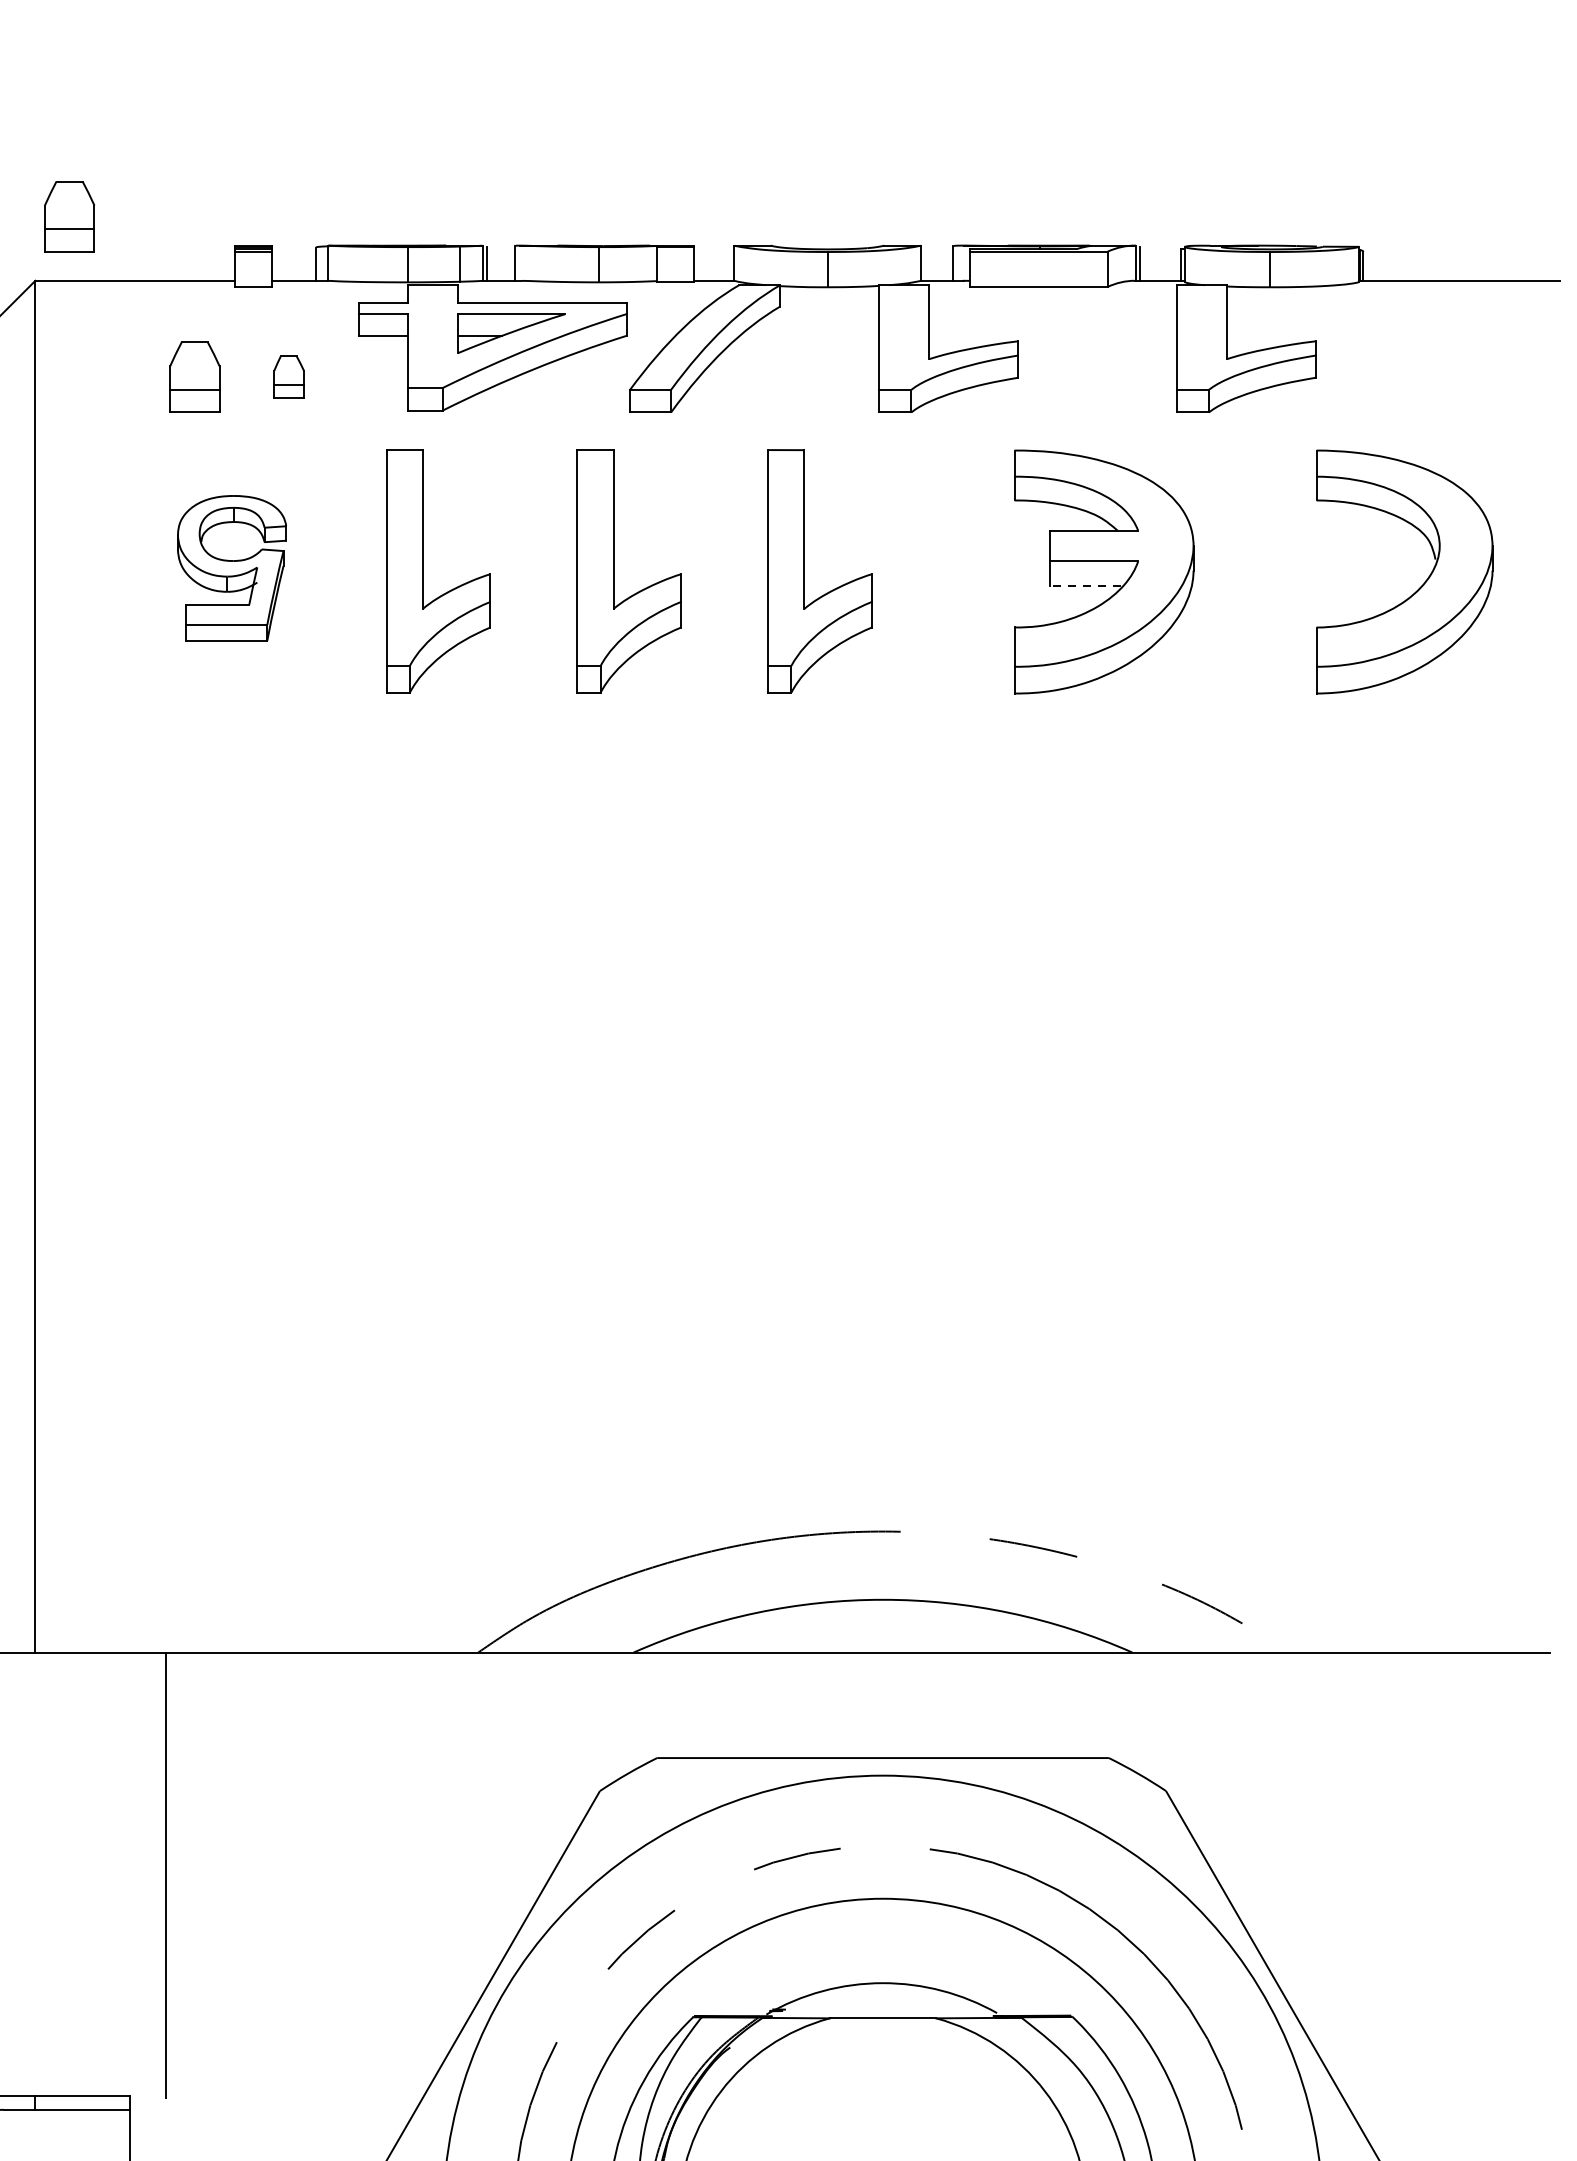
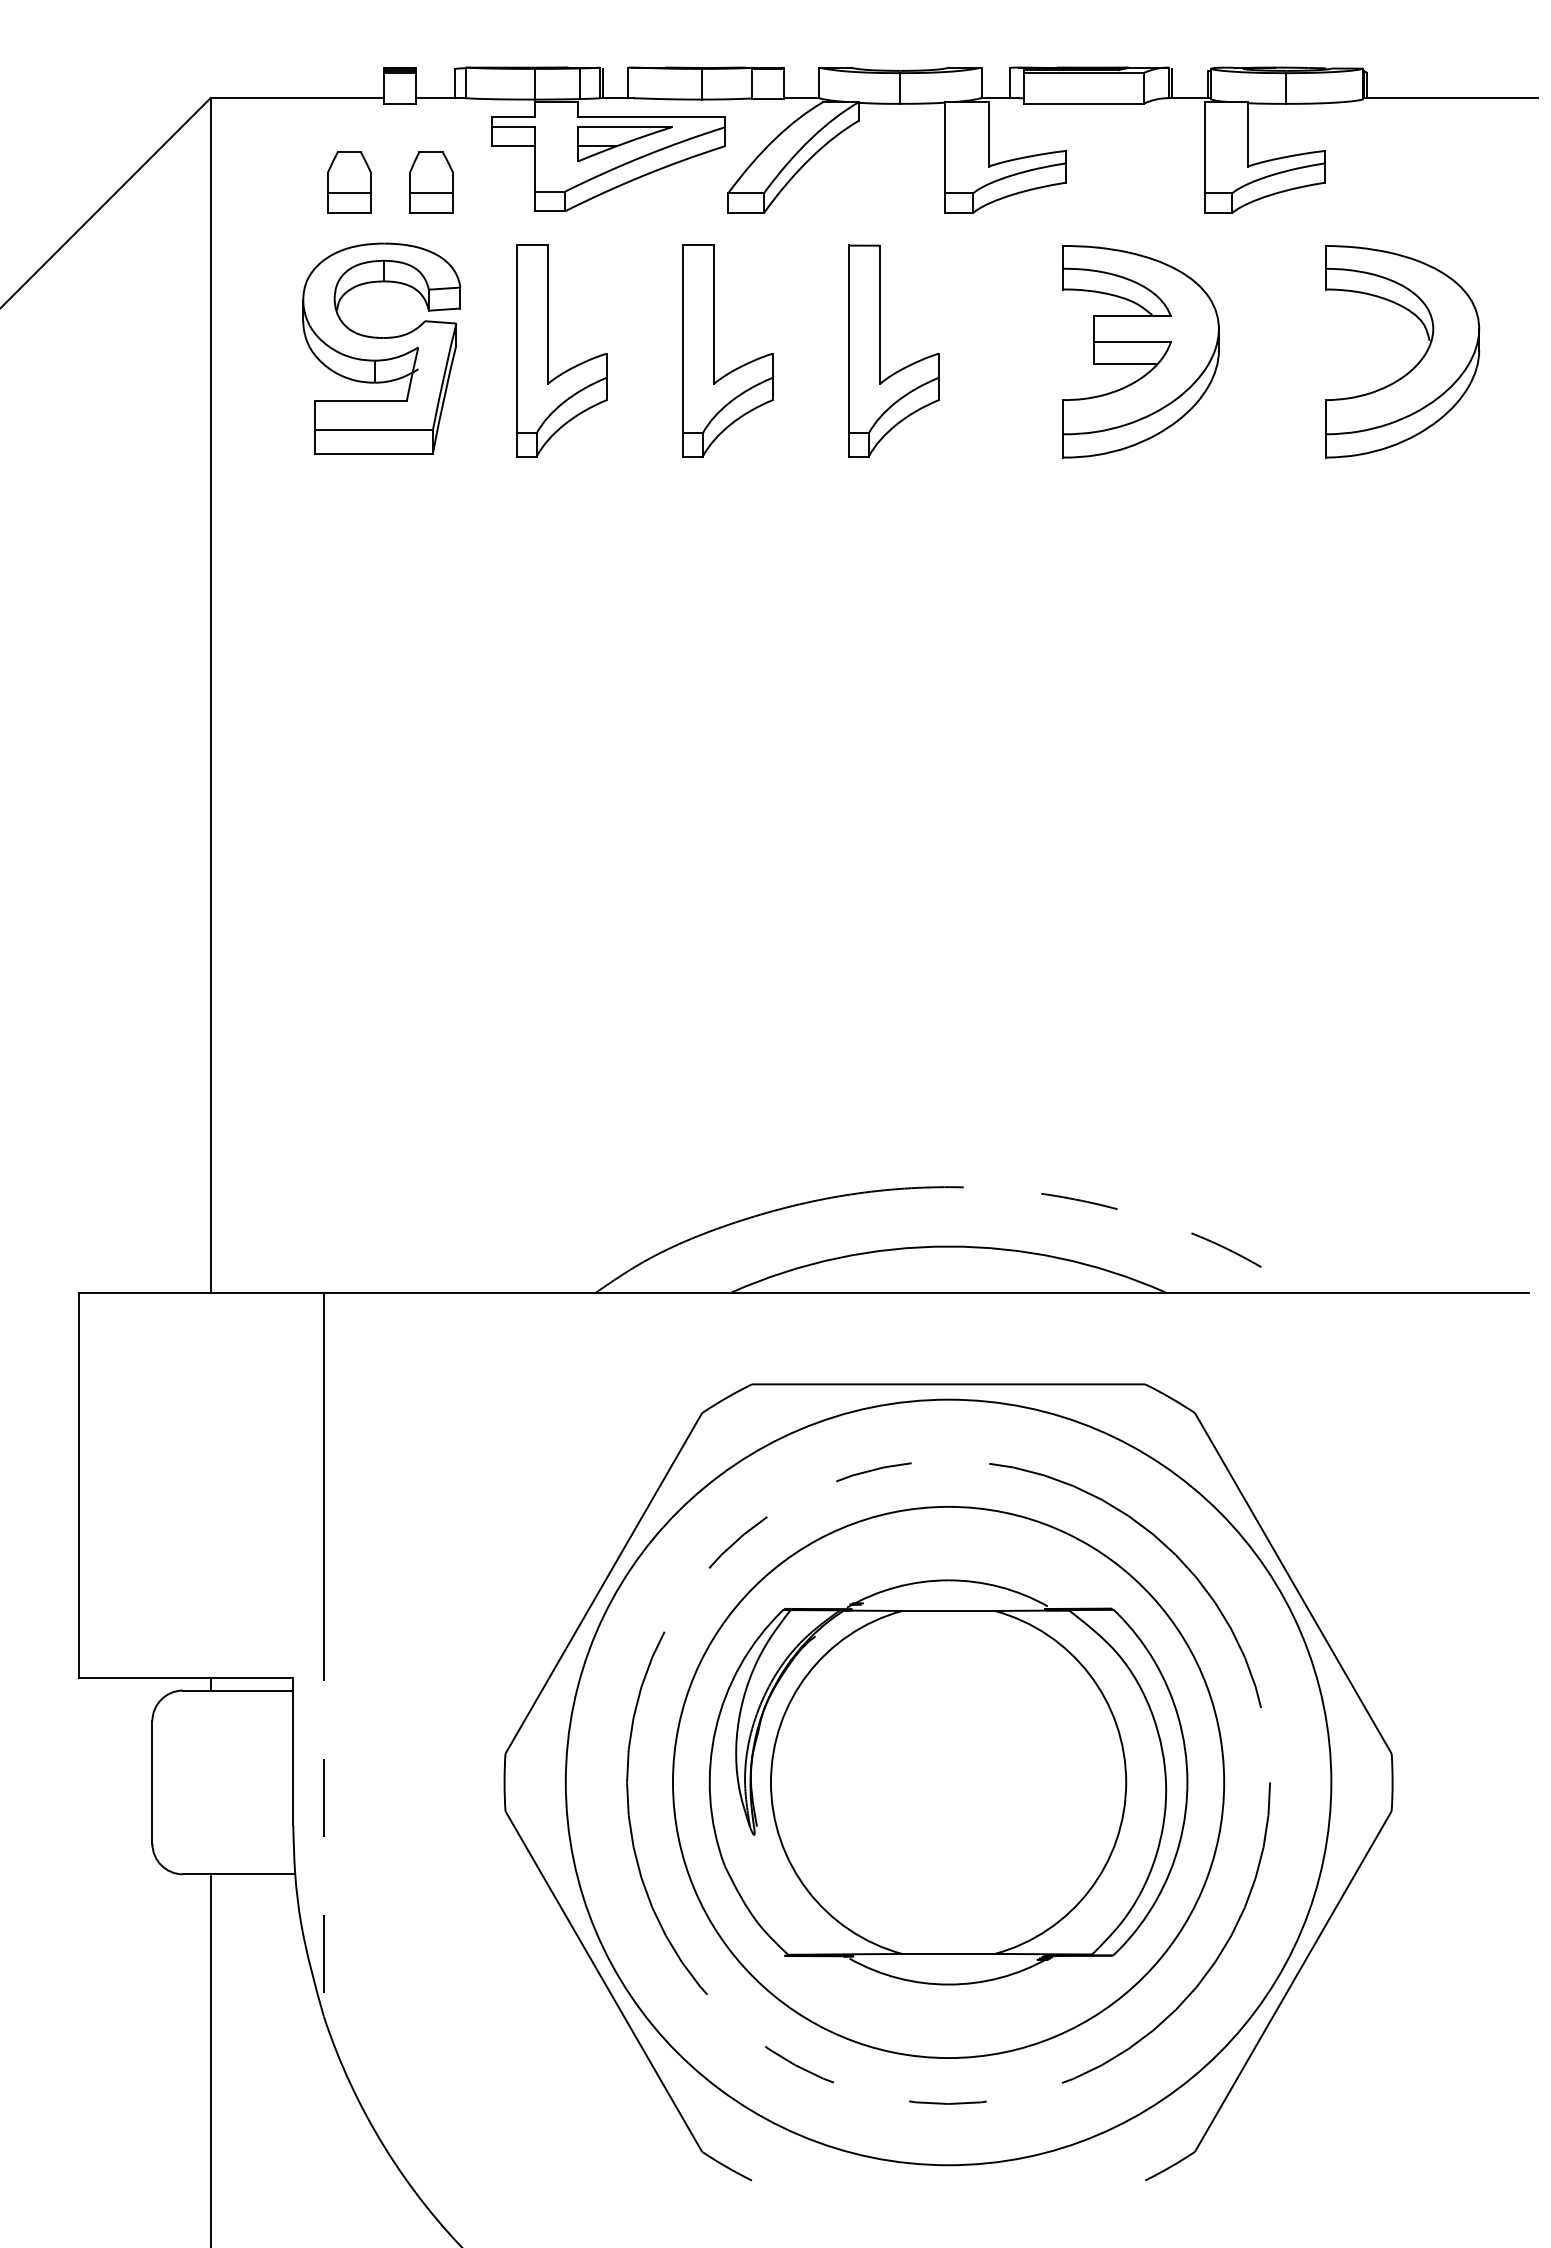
part: (69, 216) -> (240, 42), removed
part: (289, 377) -> (431, 182), size x1.67
part: (231, 568) -> (381, 348), size x1.67
line: (1085, 586) -> (1124, 364), dashed -> solid

